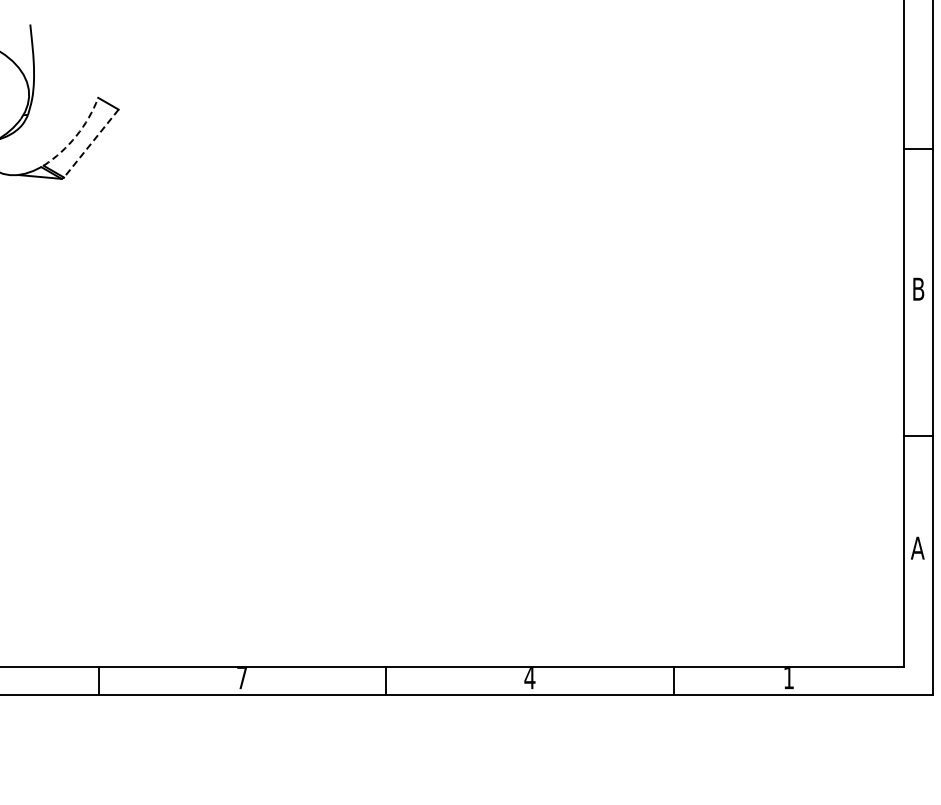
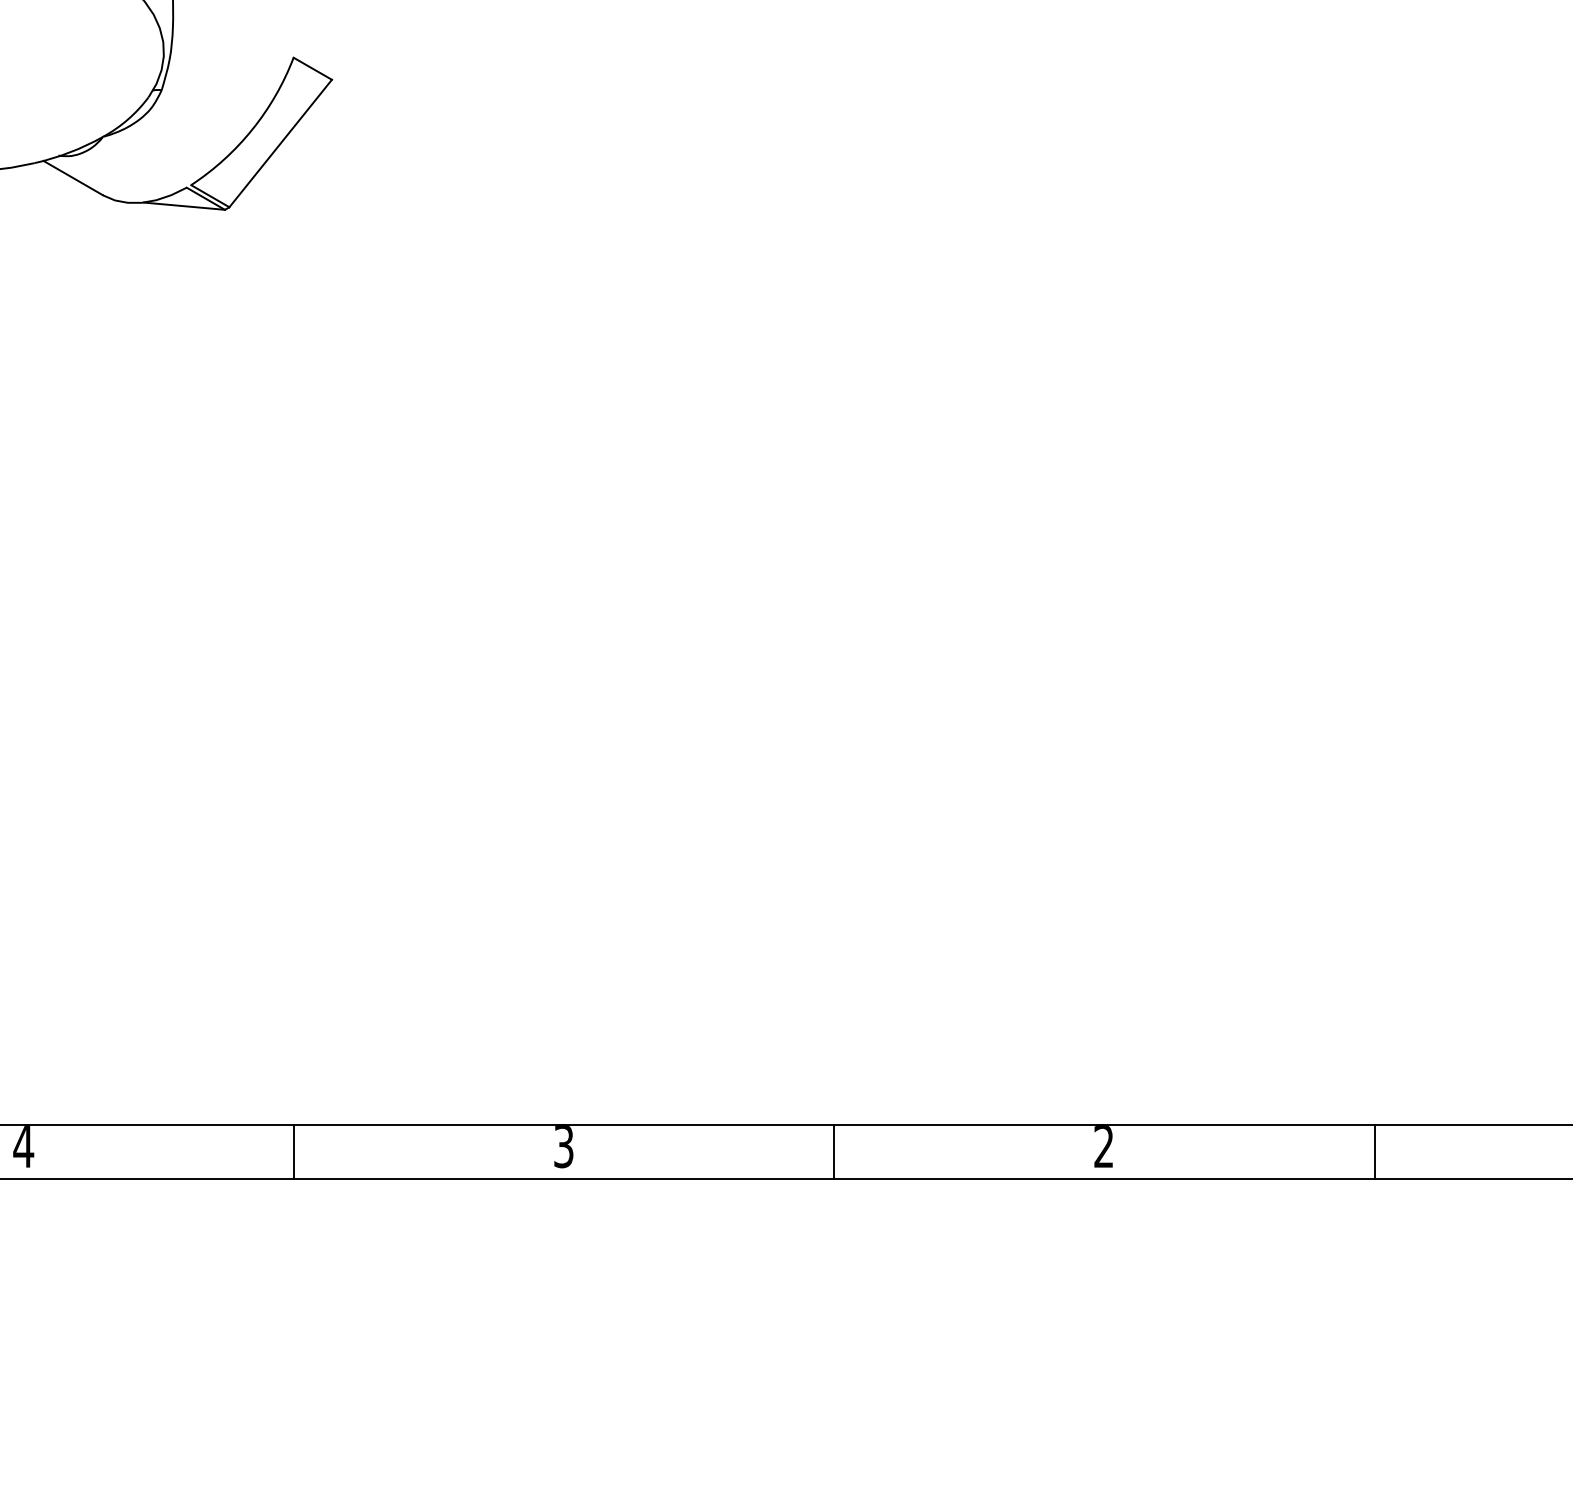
arc: (76, 136) -> (252, 130), dashed -> solid
line: (91, 143) -> (280, 143), dashed -> solid
text: (242, 677) -> (564, 1145), 7 -> 3
text: (529, 677) -> (1103, 1145), 4 -> 2

